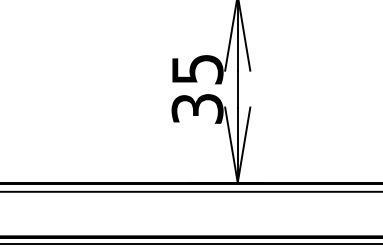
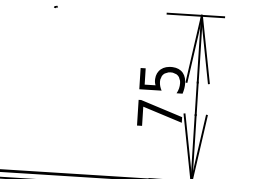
text: (197, 108) -> (159, 113), 35 -> 75

